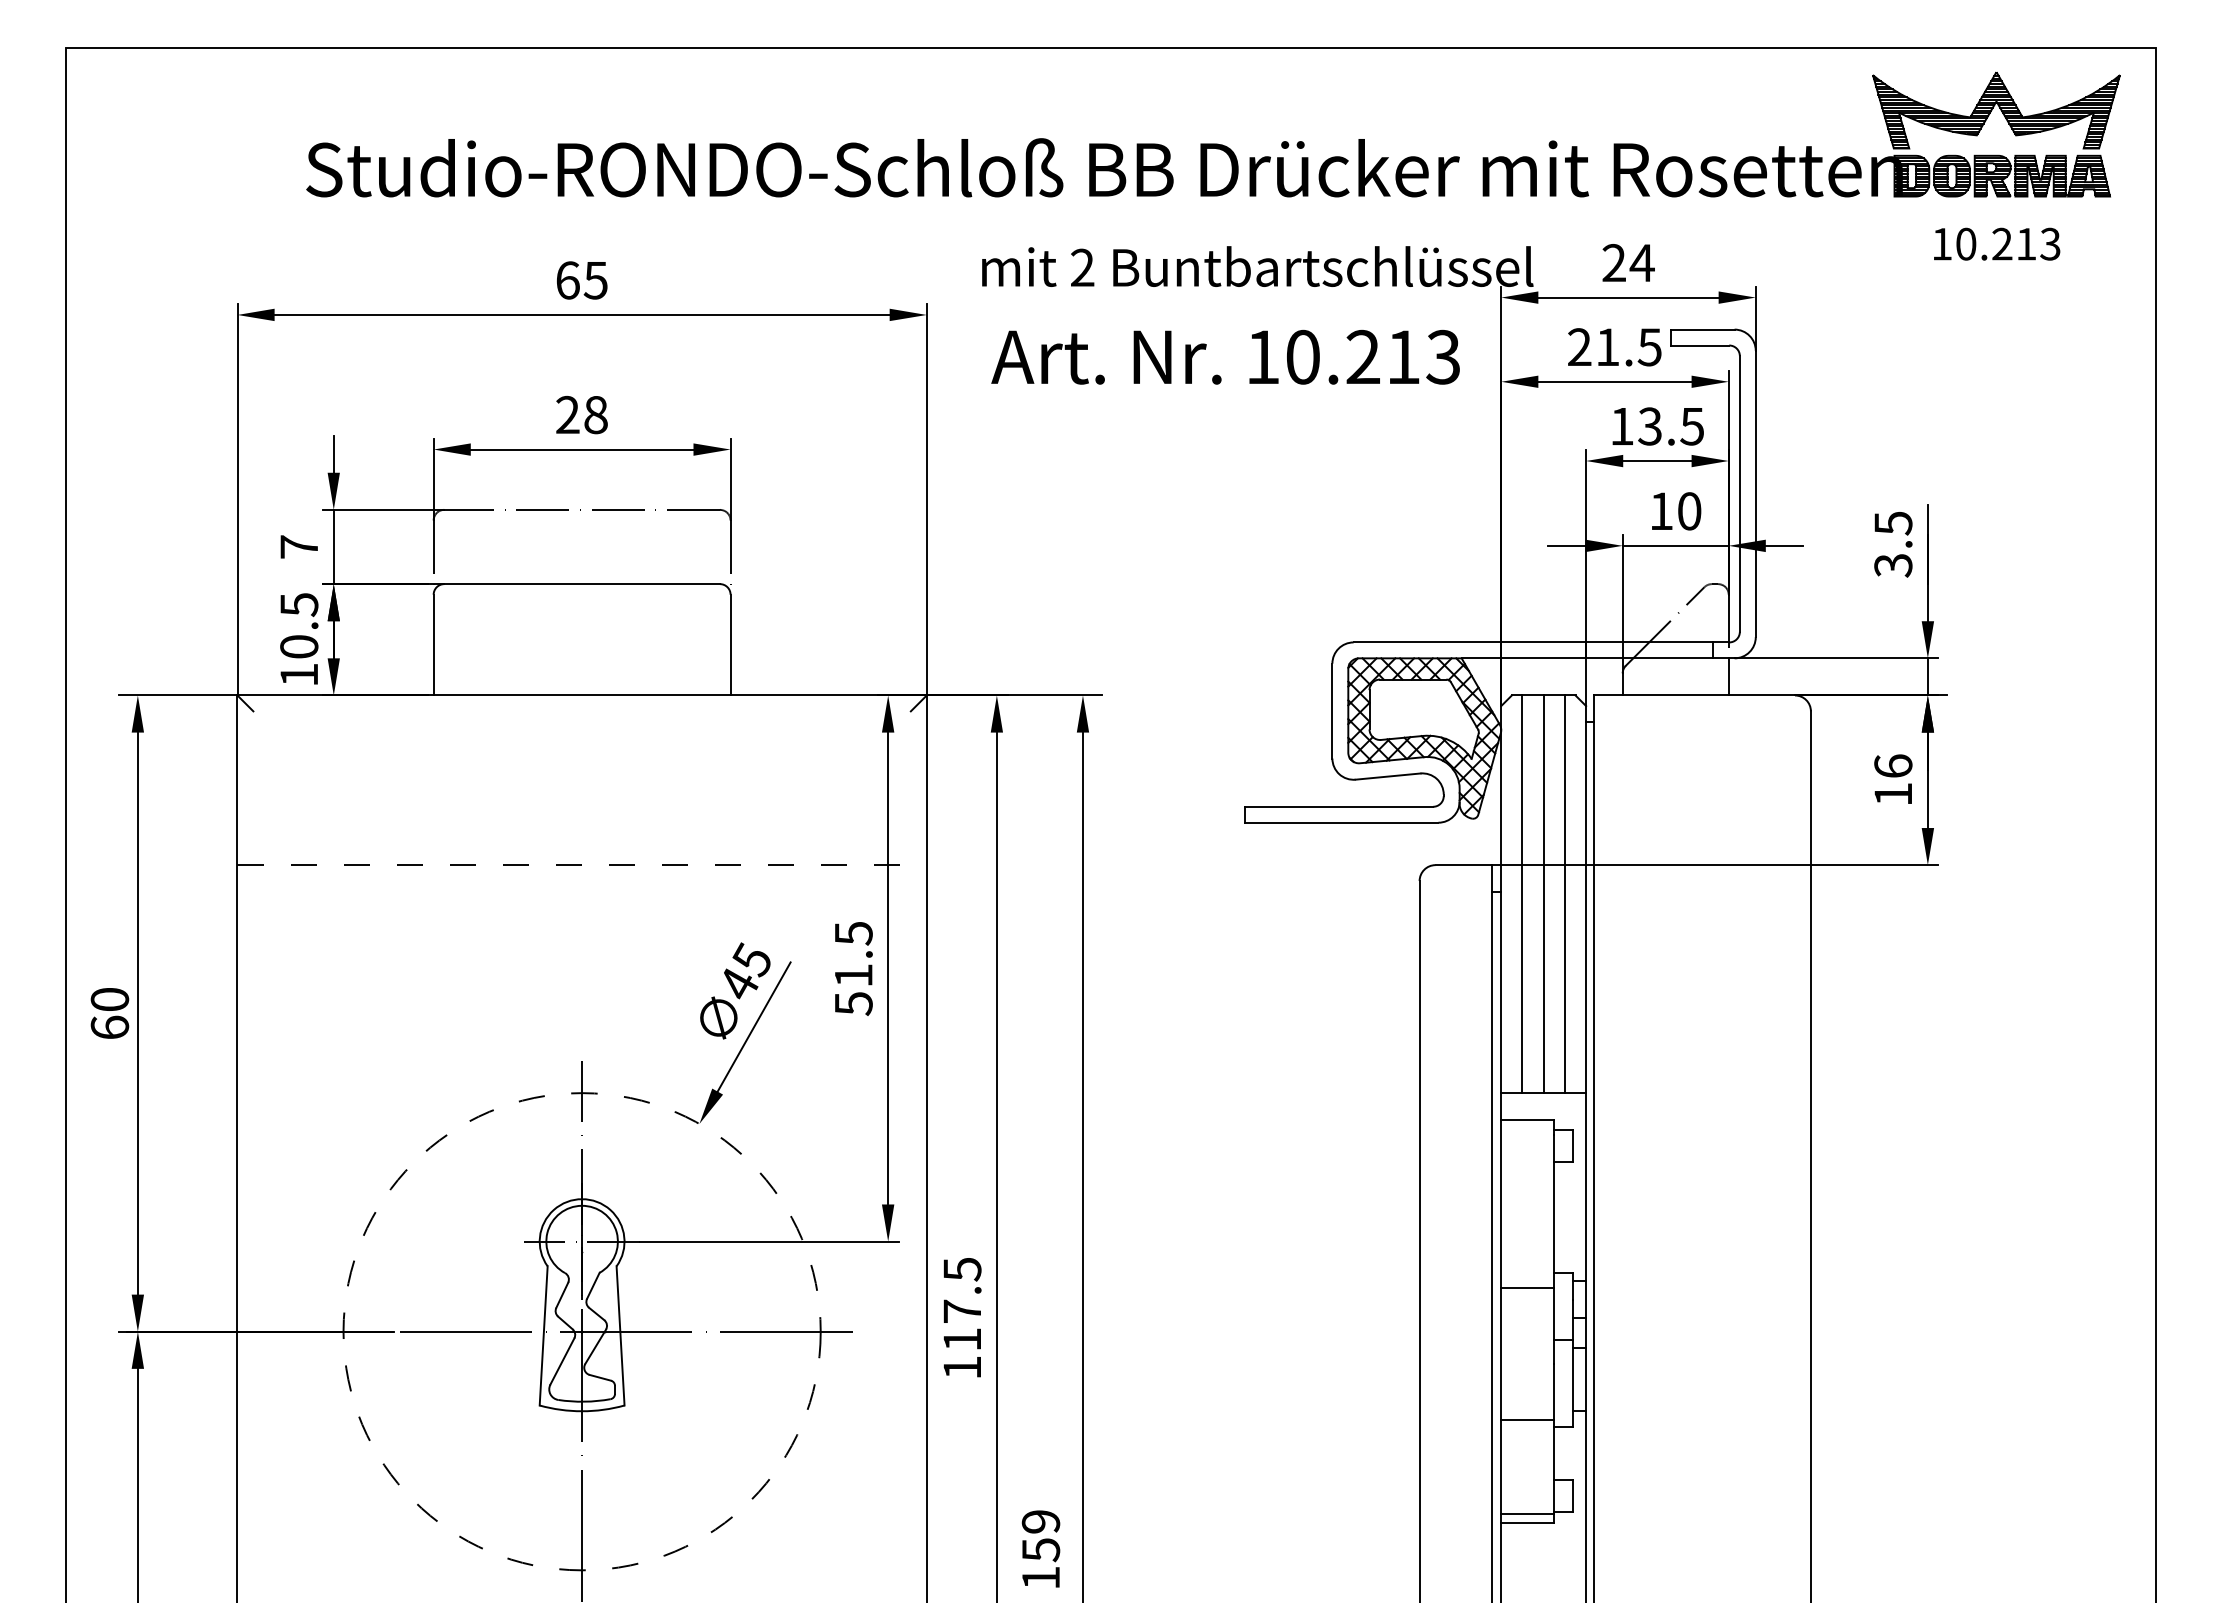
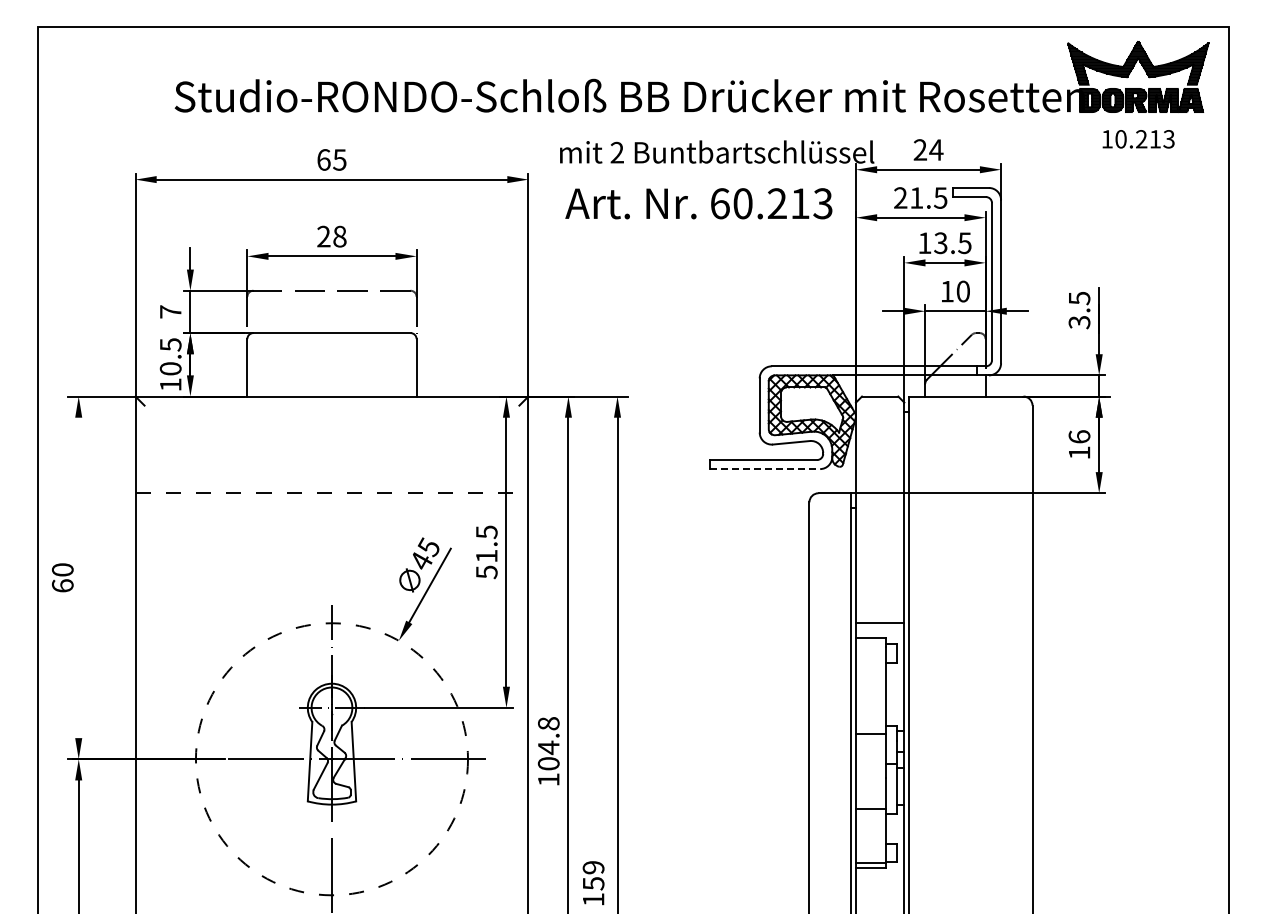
text: (1263, 356) -> (720, 203), 10.213 -> 60.213
line: (1342, 823) -> (765, 469), solid -> dashed
line: (1523, 893) -> (868, 509), removed
line: (1544, 893) -> (880, 509), removed
line: (1565, 893) -> (892, 509), removed
line: (137, 1012) -> (78, 577), removed
text: (961, 1304) -> (548, 743), 117.5 -> 104.8

